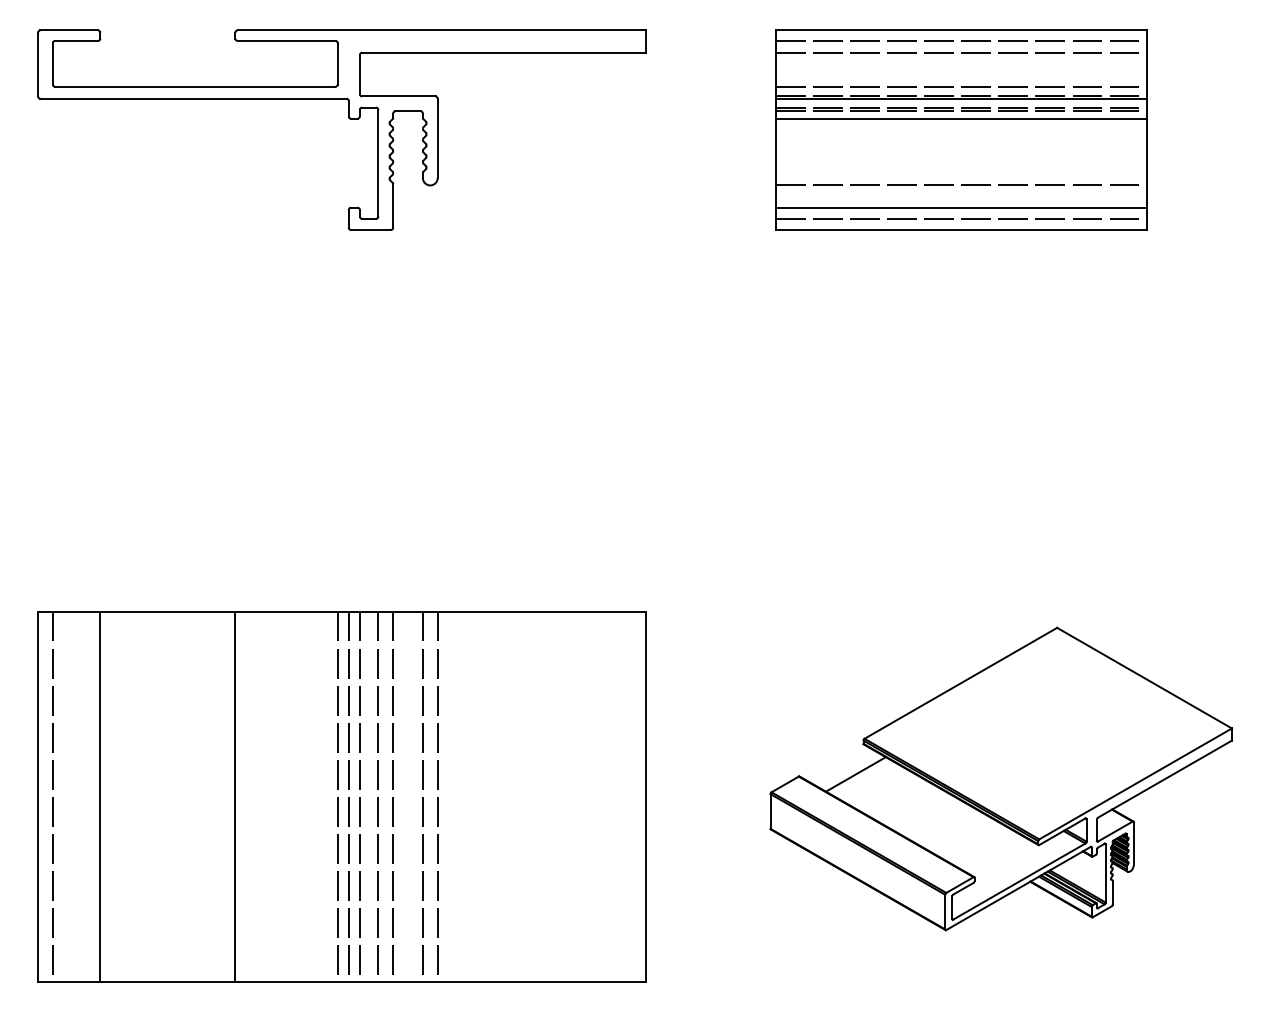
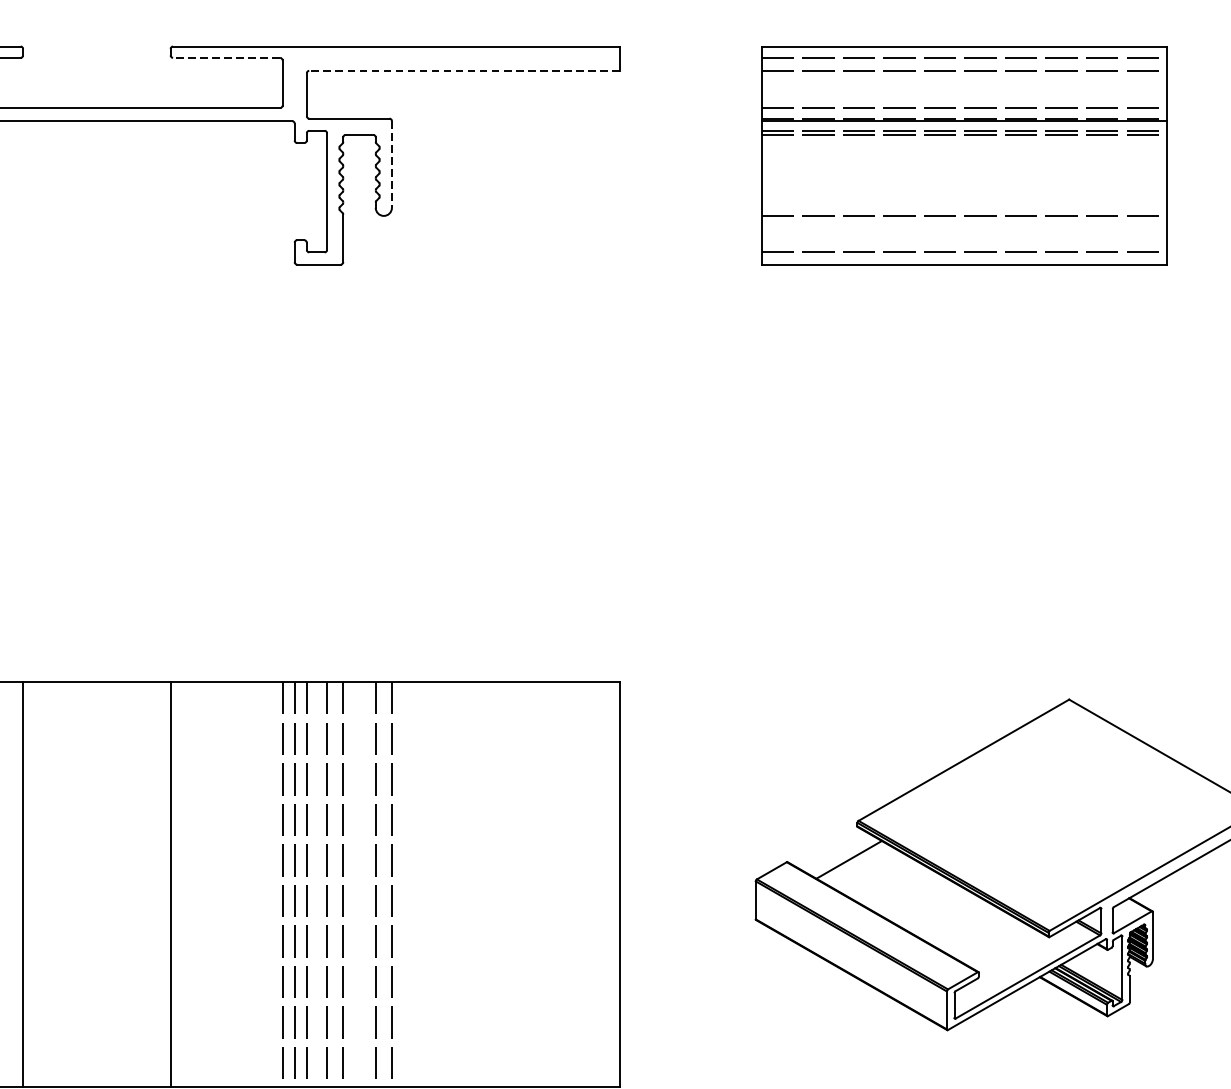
line: (286, 40) -> (226, 57), solid -> dashed
line: (504, 52) -> (464, 70), solid -> dashed
line: (960, 118) -> (963, 142), removed
line: (437, 138) -> (391, 164), solid -> dashed
line: (960, 207) -> (963, 240), removed

